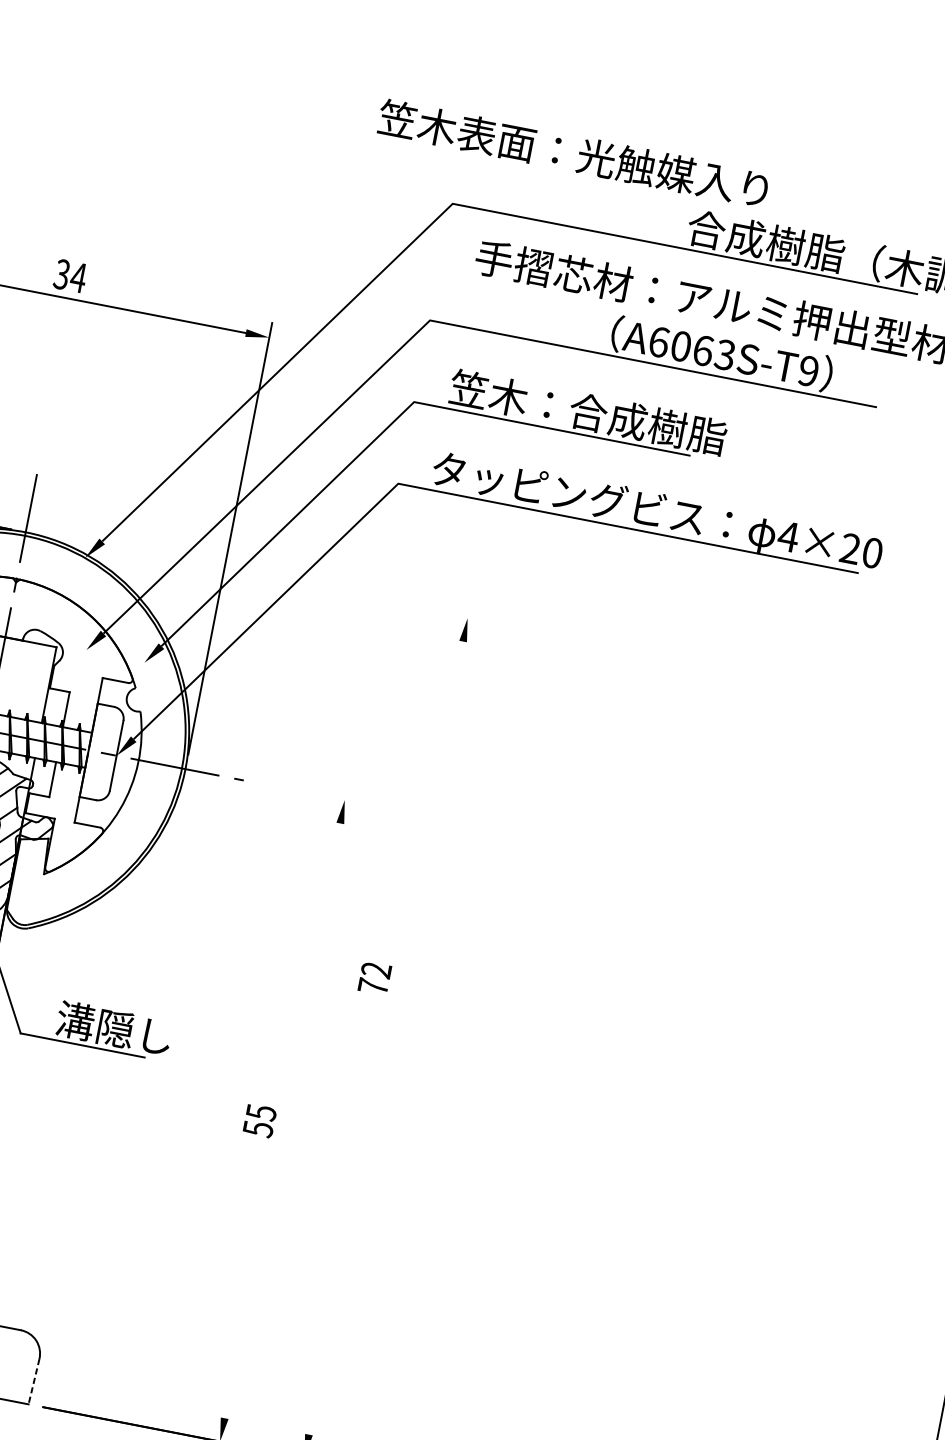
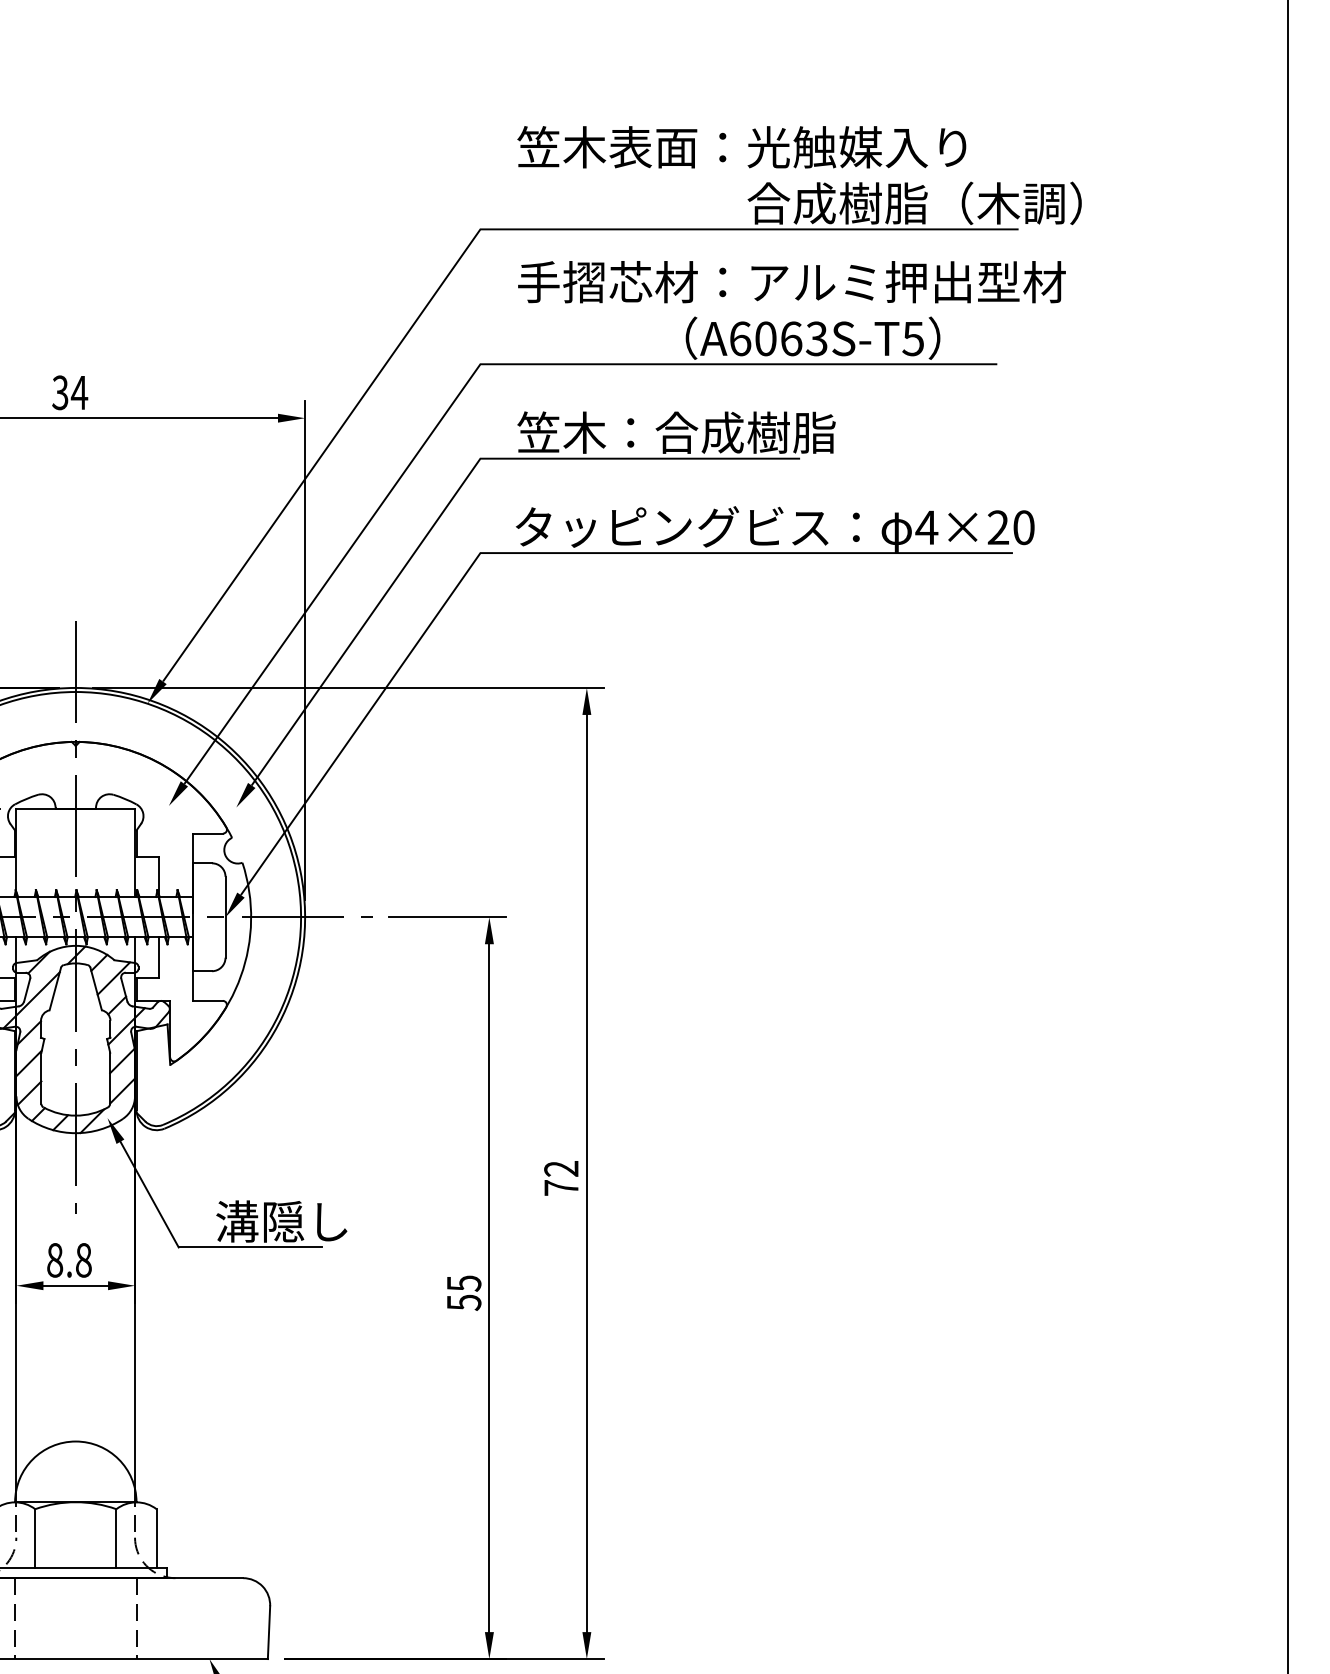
text: (572, 153) -> (741, 147), moved
text: (807, 370) -> (912, 338), A6063S-T9 -> A6063S-T5
line: (260, 577) -> (347, 687), added
line: (308, 793) -> (447, 917), added
text: (374, 978) -> (561, 1178), moved
line: (385, 1038) -> (586, 1173), added
line: (282, 1121) -> (489, 1288), added
line: (34, 1382) -> (269, 1633), dashed -> solid

